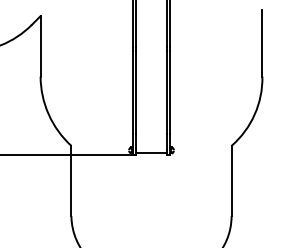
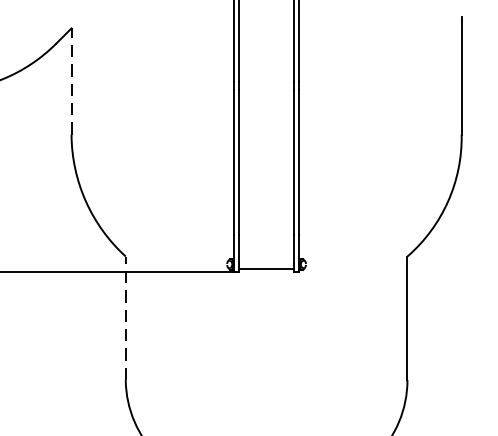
line: (40, 45) -> (71, 79), solid -> dashed
line: (71, 180) -> (125, 317), solid -> dashed

